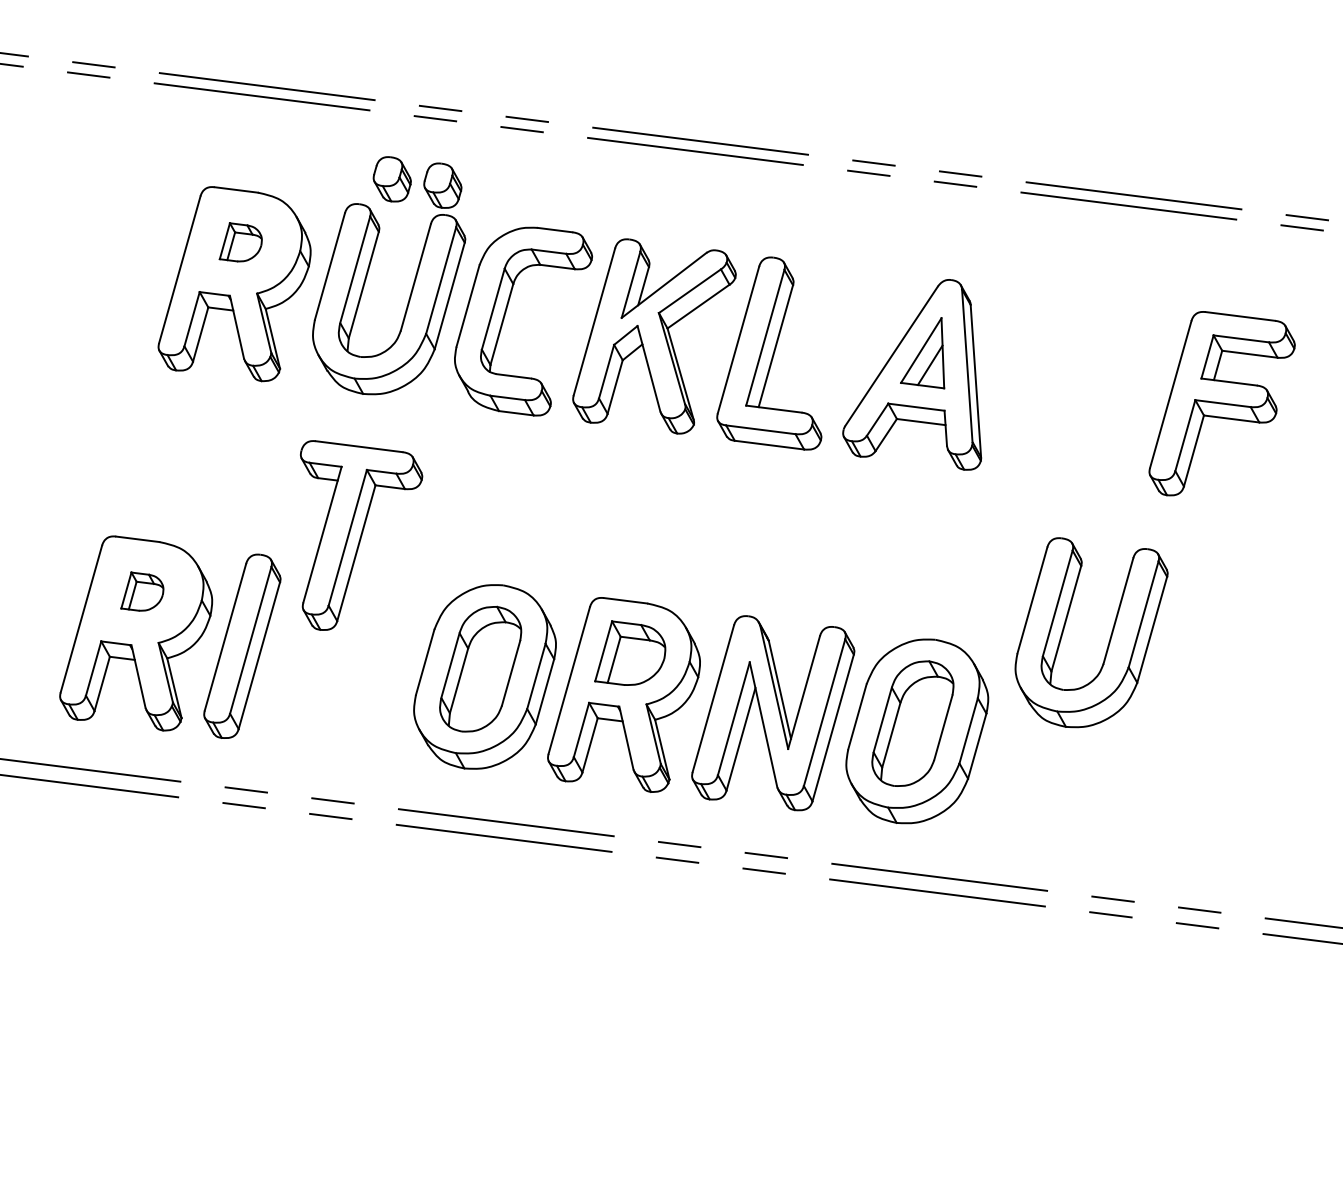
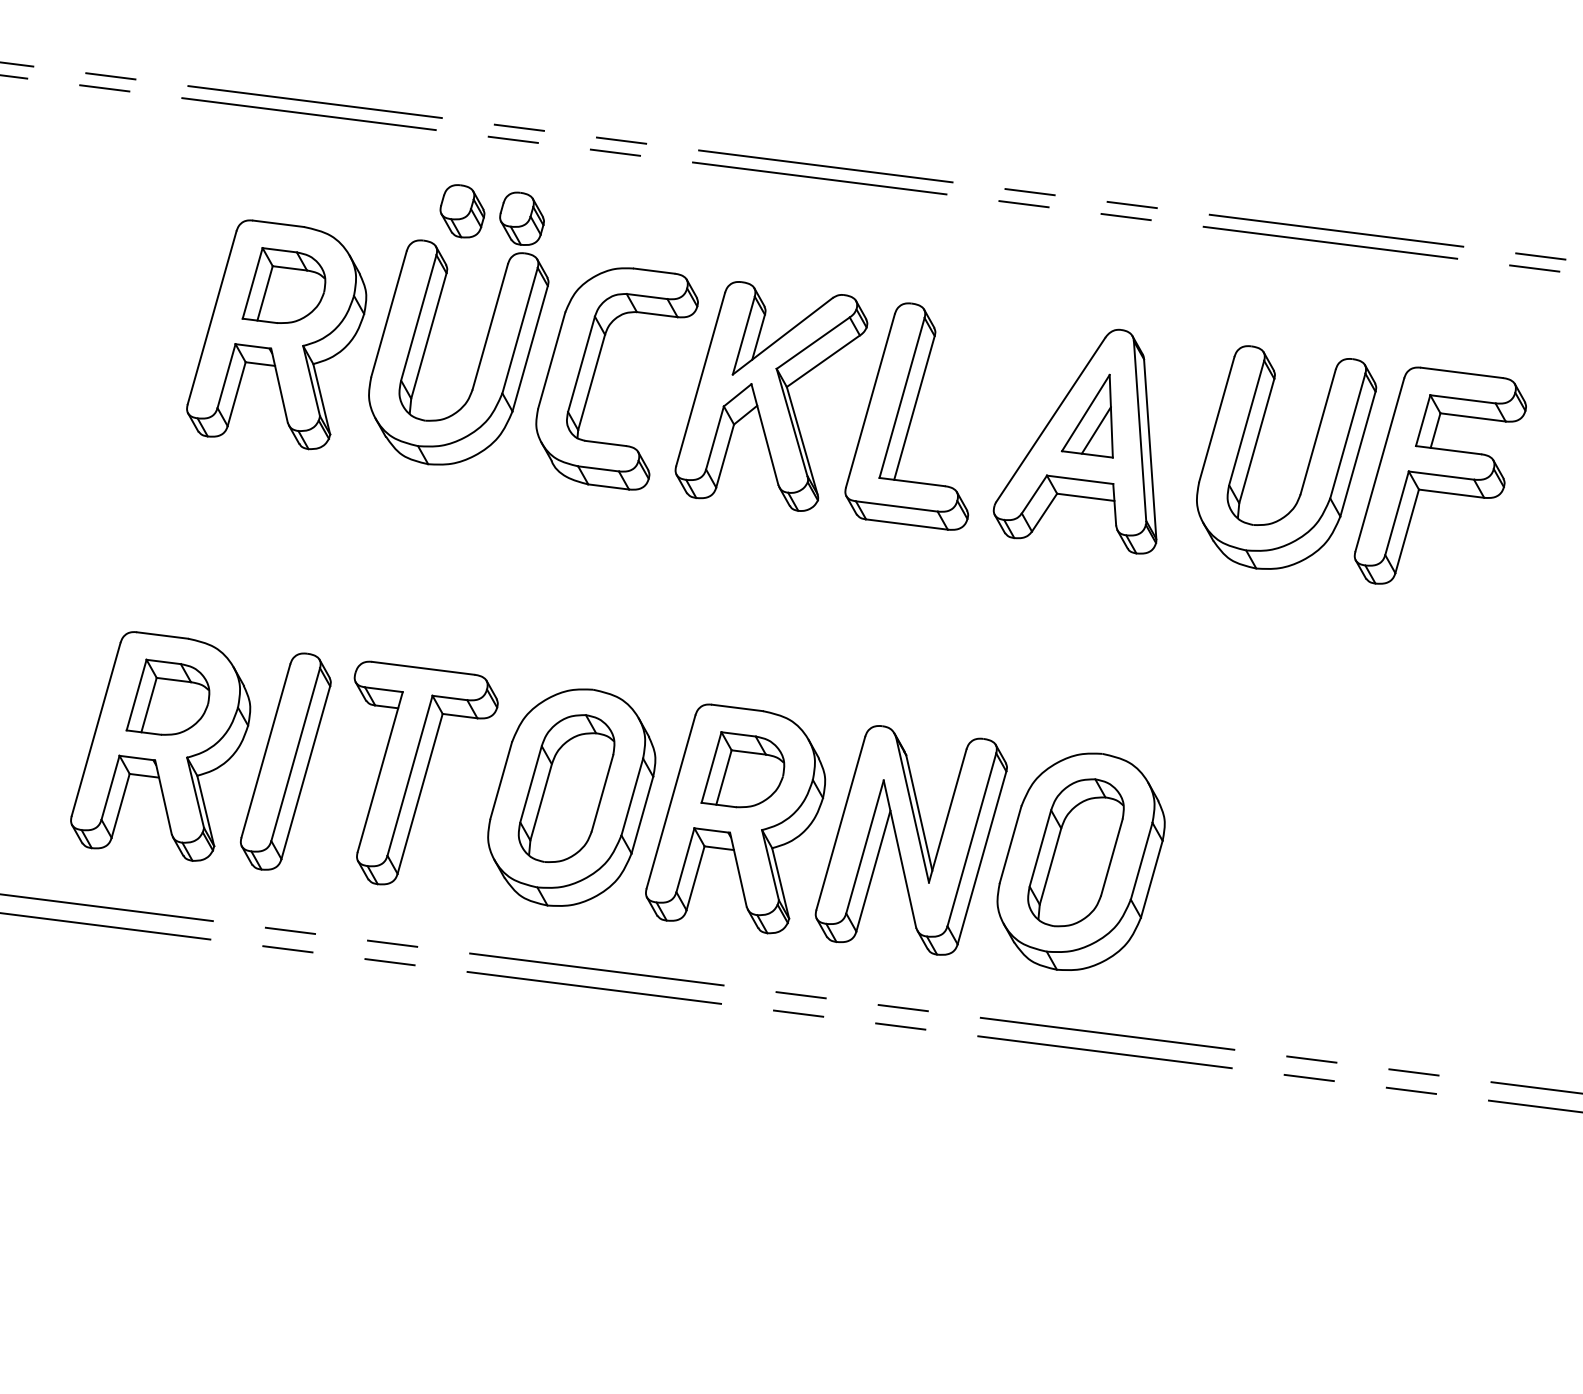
part: (240, 242) -> (283, 285), size x1.67
part: (360, 535) -> (425, 772), moved
part: (141, 591) -> (167, 696), size x1.67
part: (1110, 636) -> (1308, 461), moved

